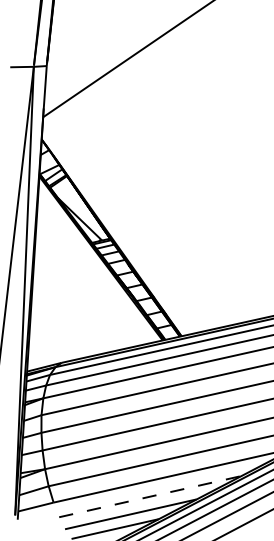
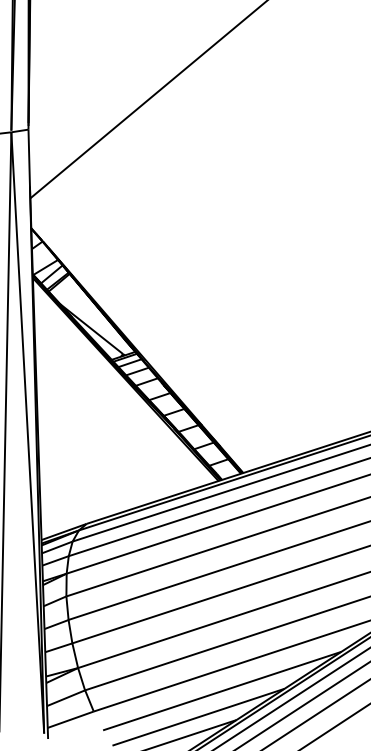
line: (150, 496) -> (222, 690), dashed -> solid

